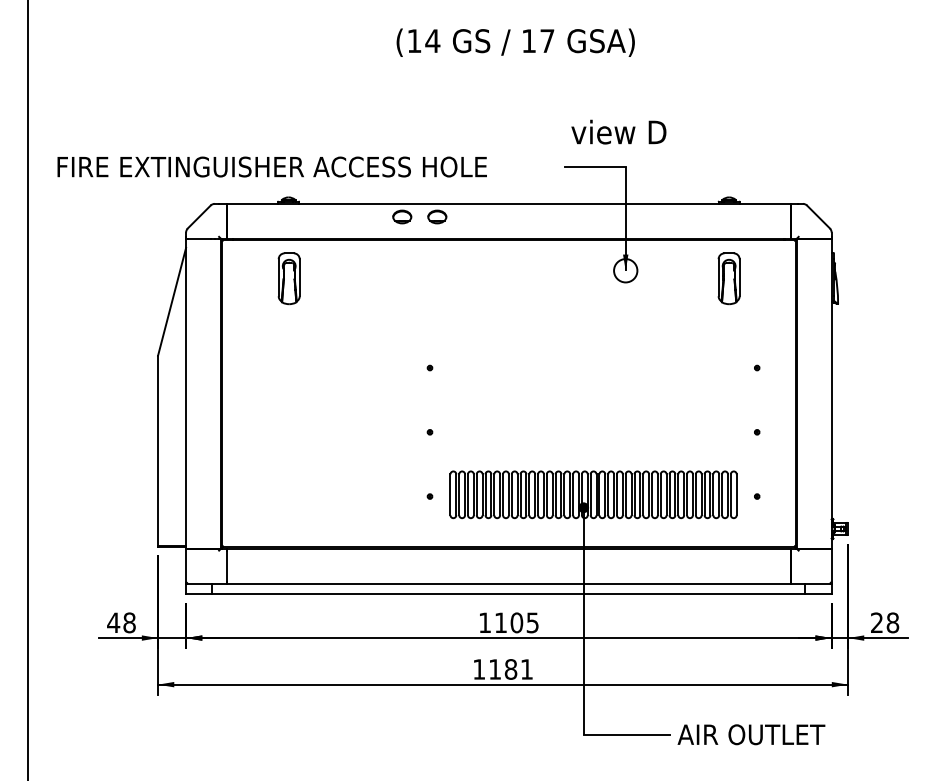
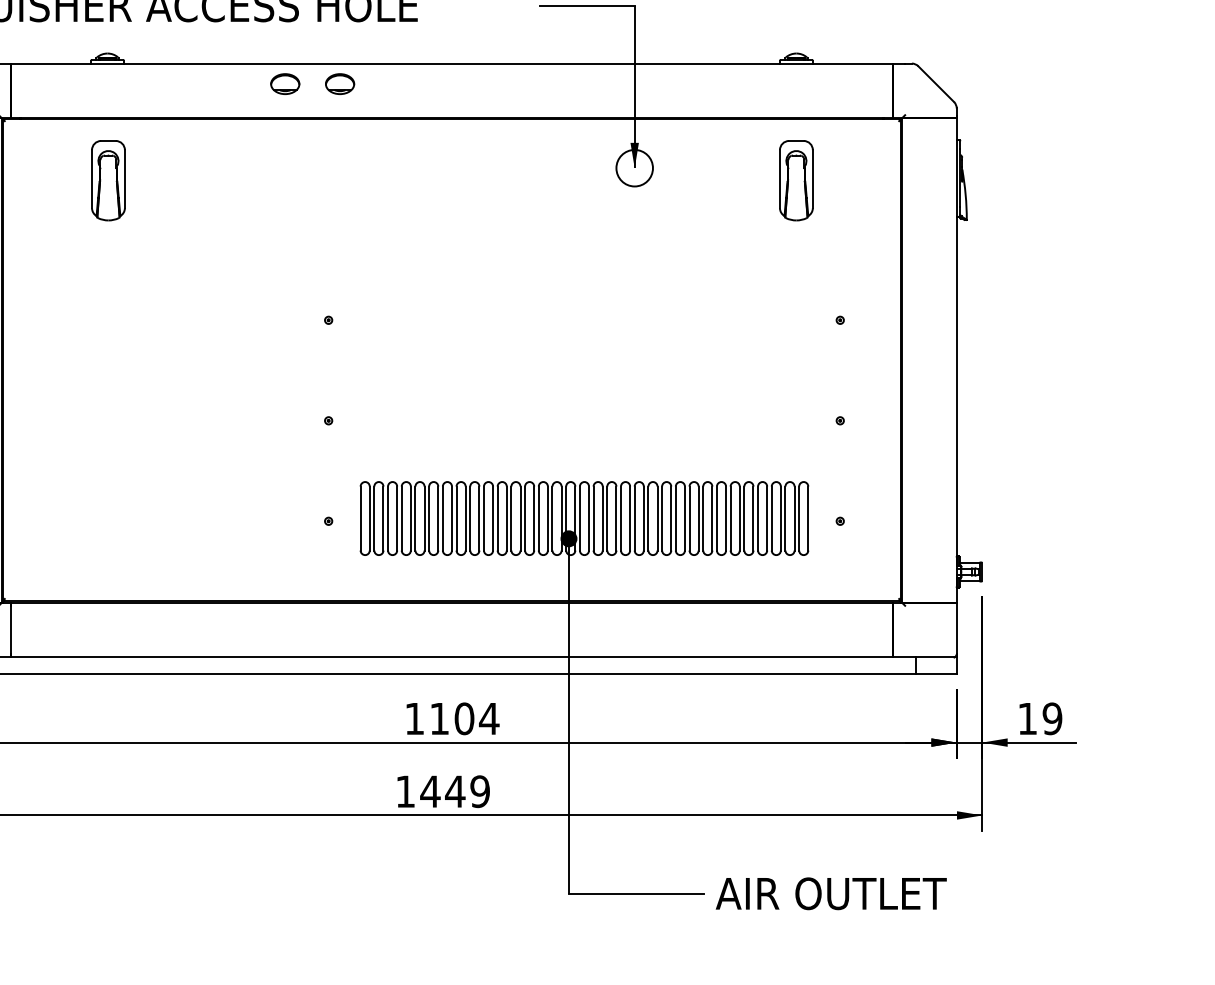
text: (532, 622) -> (488, 718), 1105 -> 1104
text: (885, 622) -> (1040, 718), 28 -> 19
text: (510, 669) -> (454, 791), 1181 -> 1449

